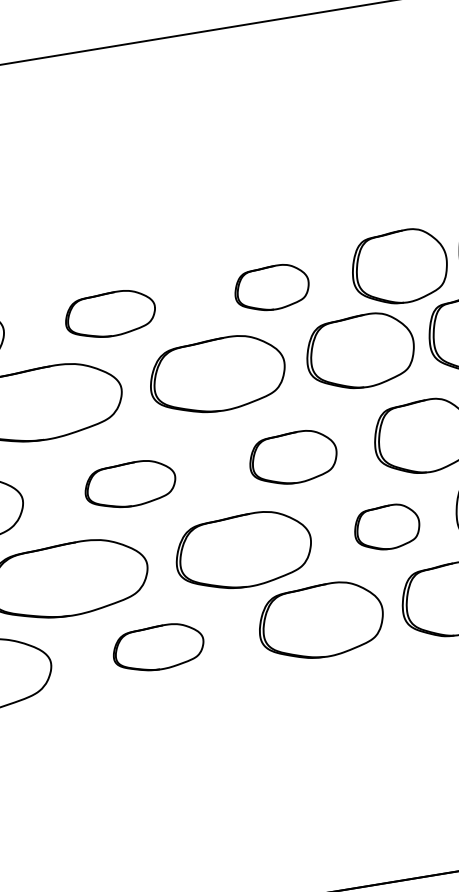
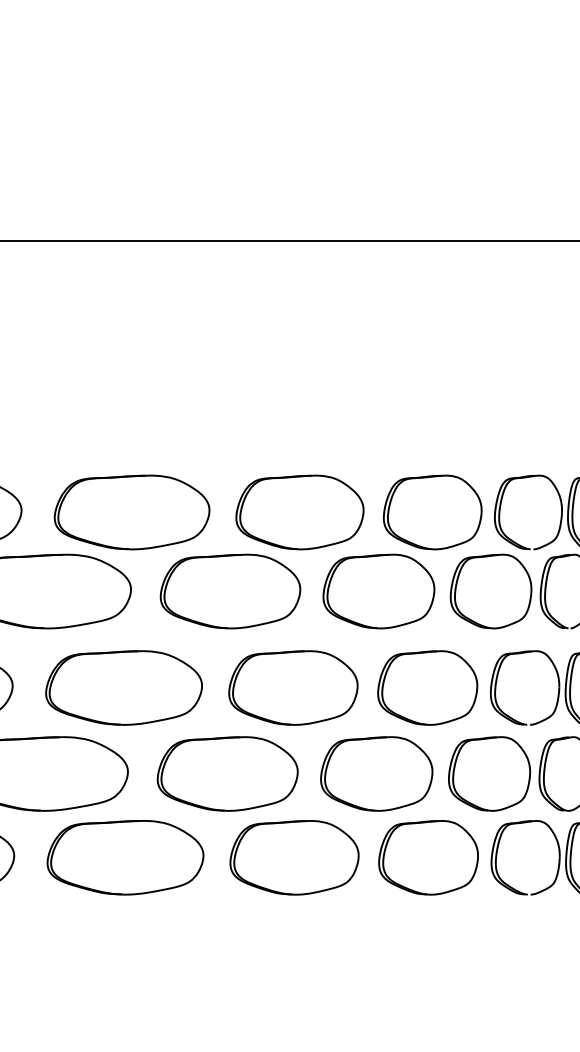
part: (271, 288) -> (299, 512), size x1.67
part: (109, 314) -> (131, 512), size x1.67
part: (293, 457) -> (293, 687), size x1.43
part: (129, 484) -> (123, 687), size x1.67
part: (386, 527) -> (376, 773), size x1.67
part: (158, 647) -> (125, 857), size x1.67

